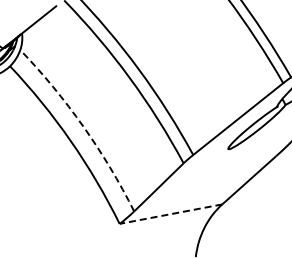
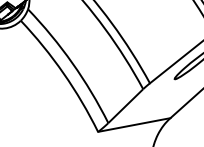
arc: (83, 126) -> (72, 63), dashed -> solid
line: (170, 214) -> (133, 125), dashed -> solid

